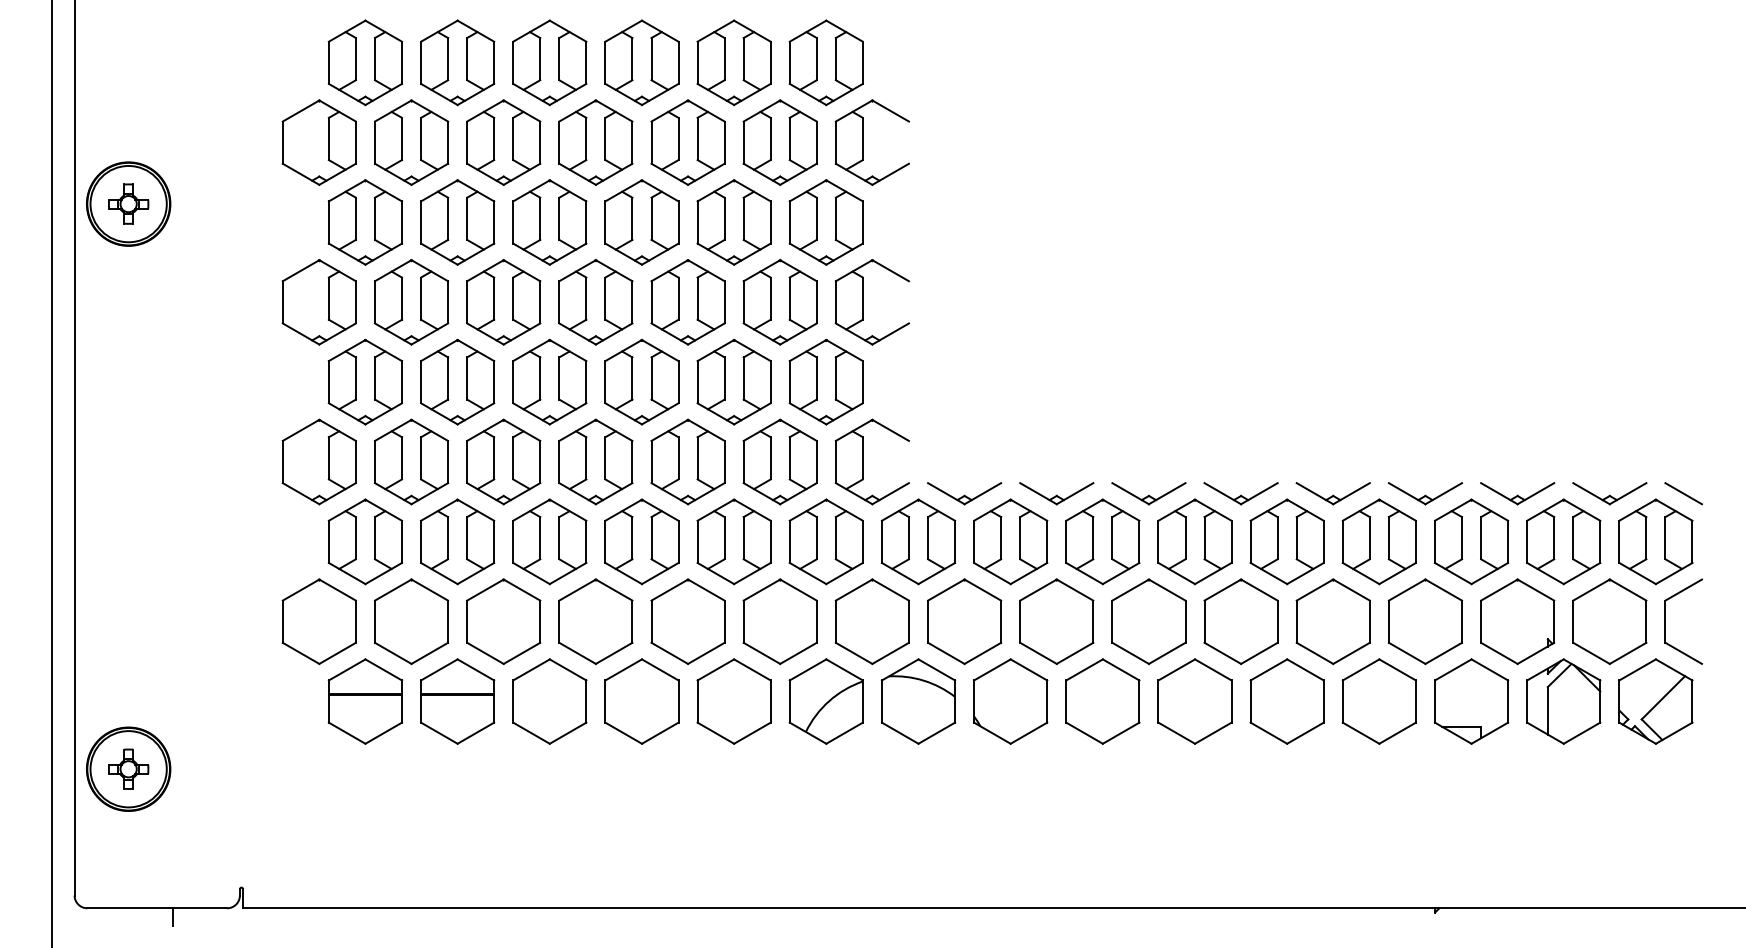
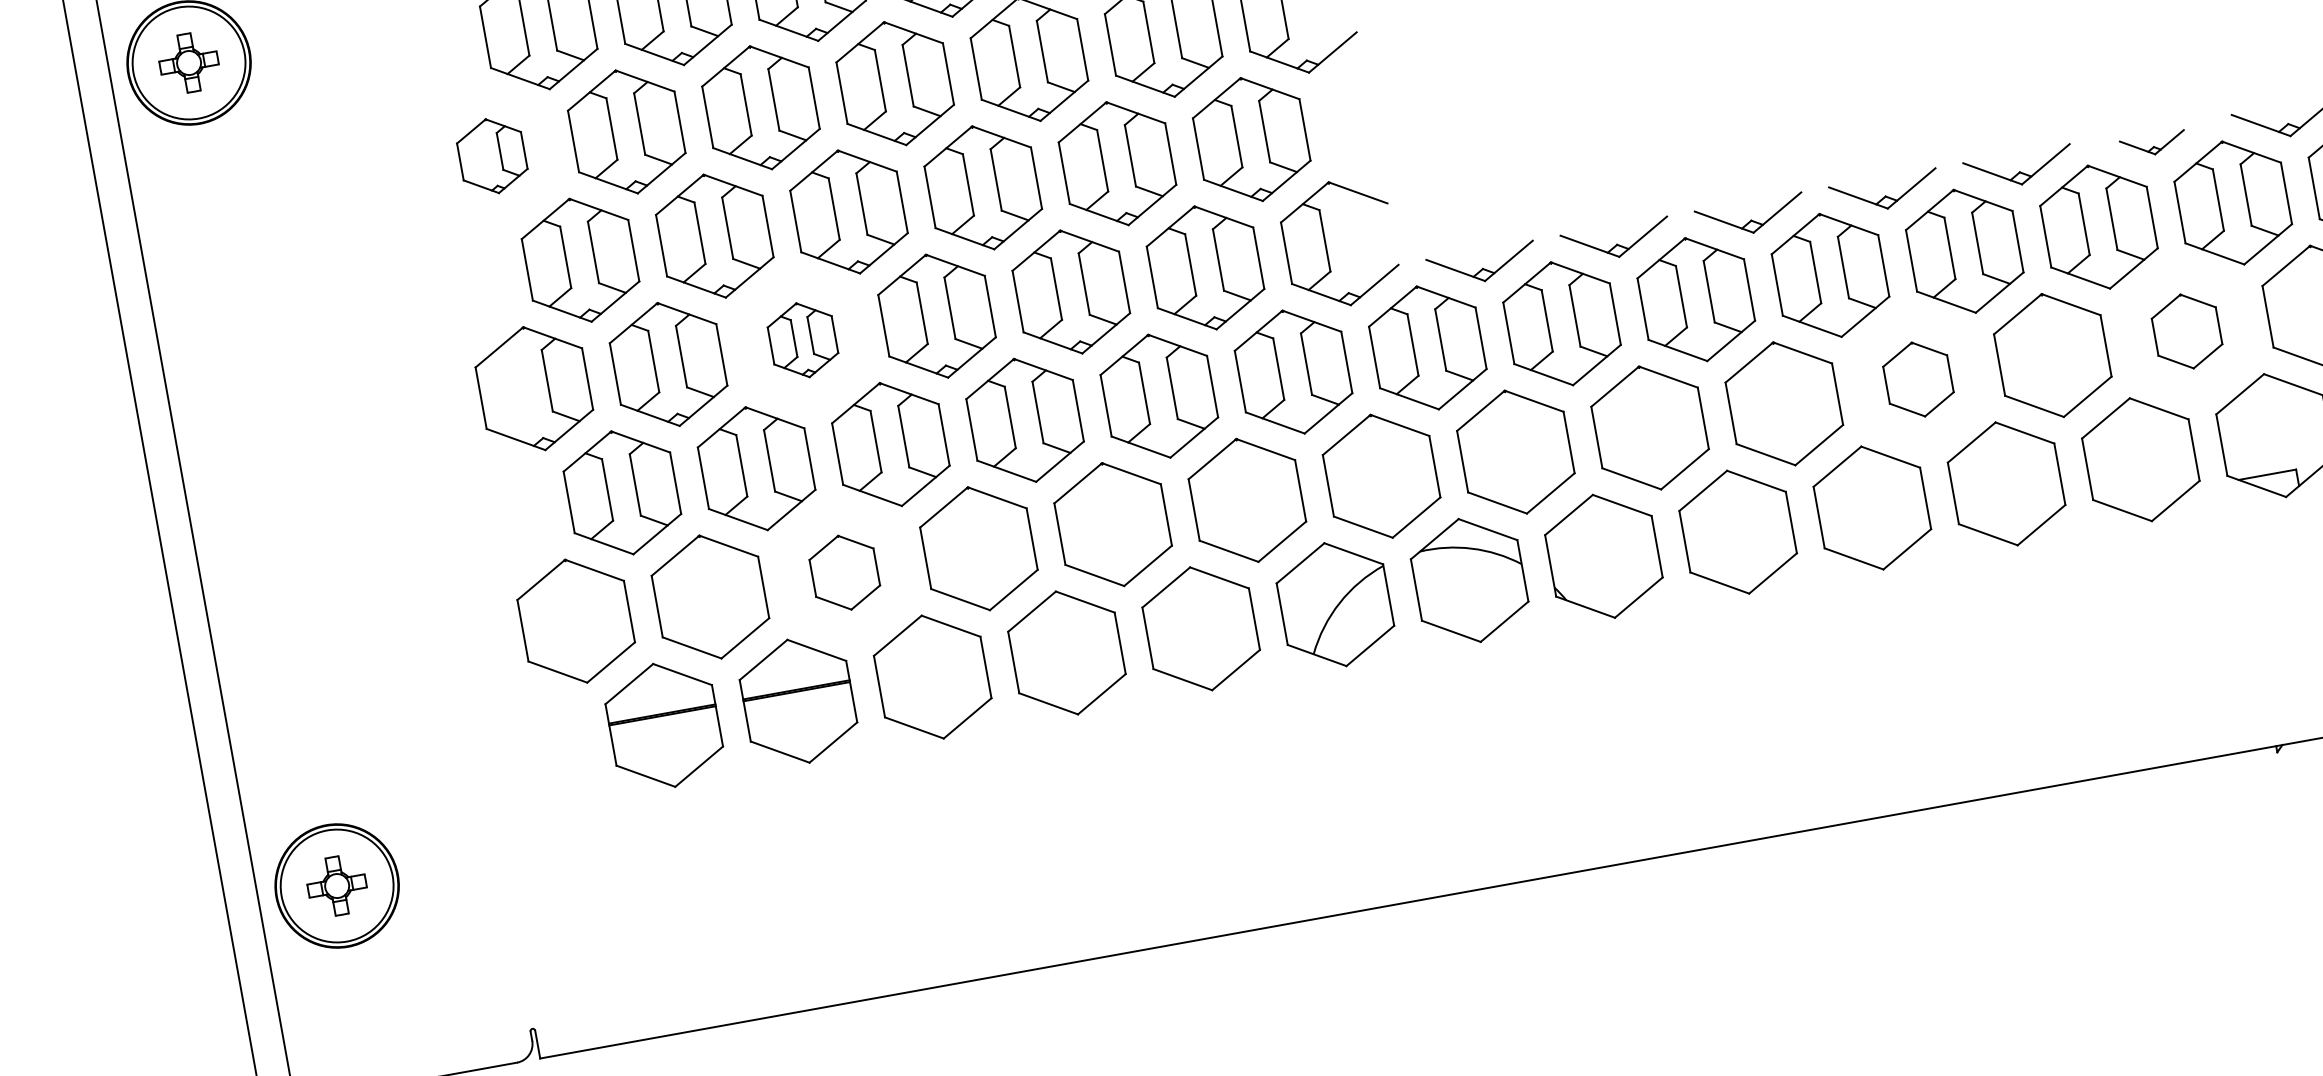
part: (318, 302) -> (491, 156), size x0.6
part: (503, 461) -> (802, 339), size x0.6
part: (1425, 493) -> (2153, 144), size x0.6
part: (503, 621) -> (844, 572), size x0.6
part: (1240, 621) -> (1917, 379), size x0.6
part: (1425, 621) -> (2187, 331), size x0.6

